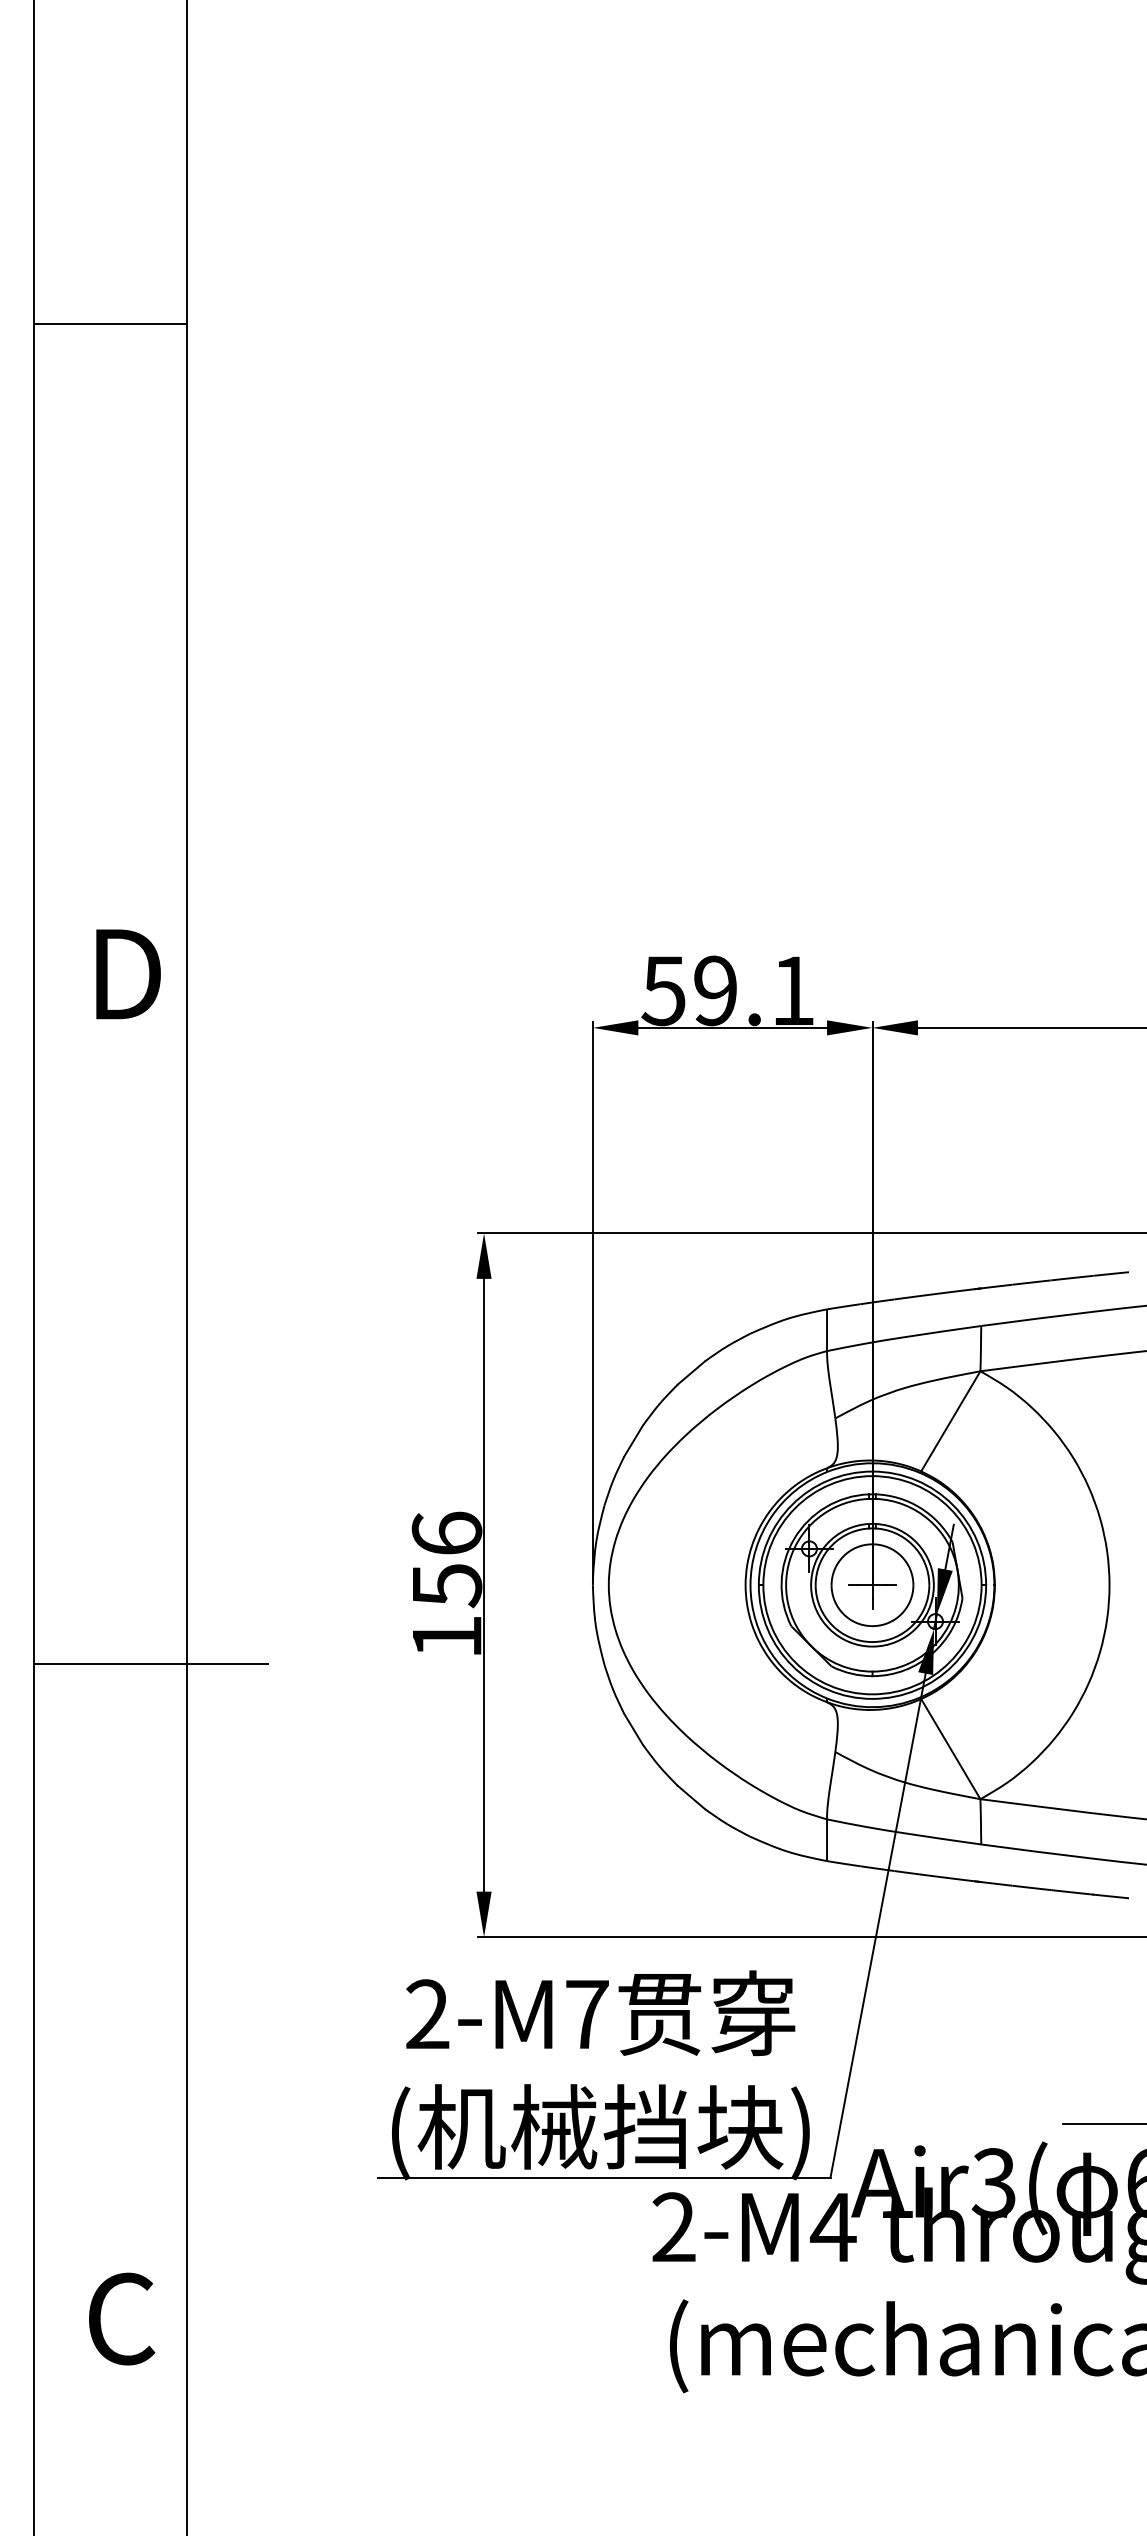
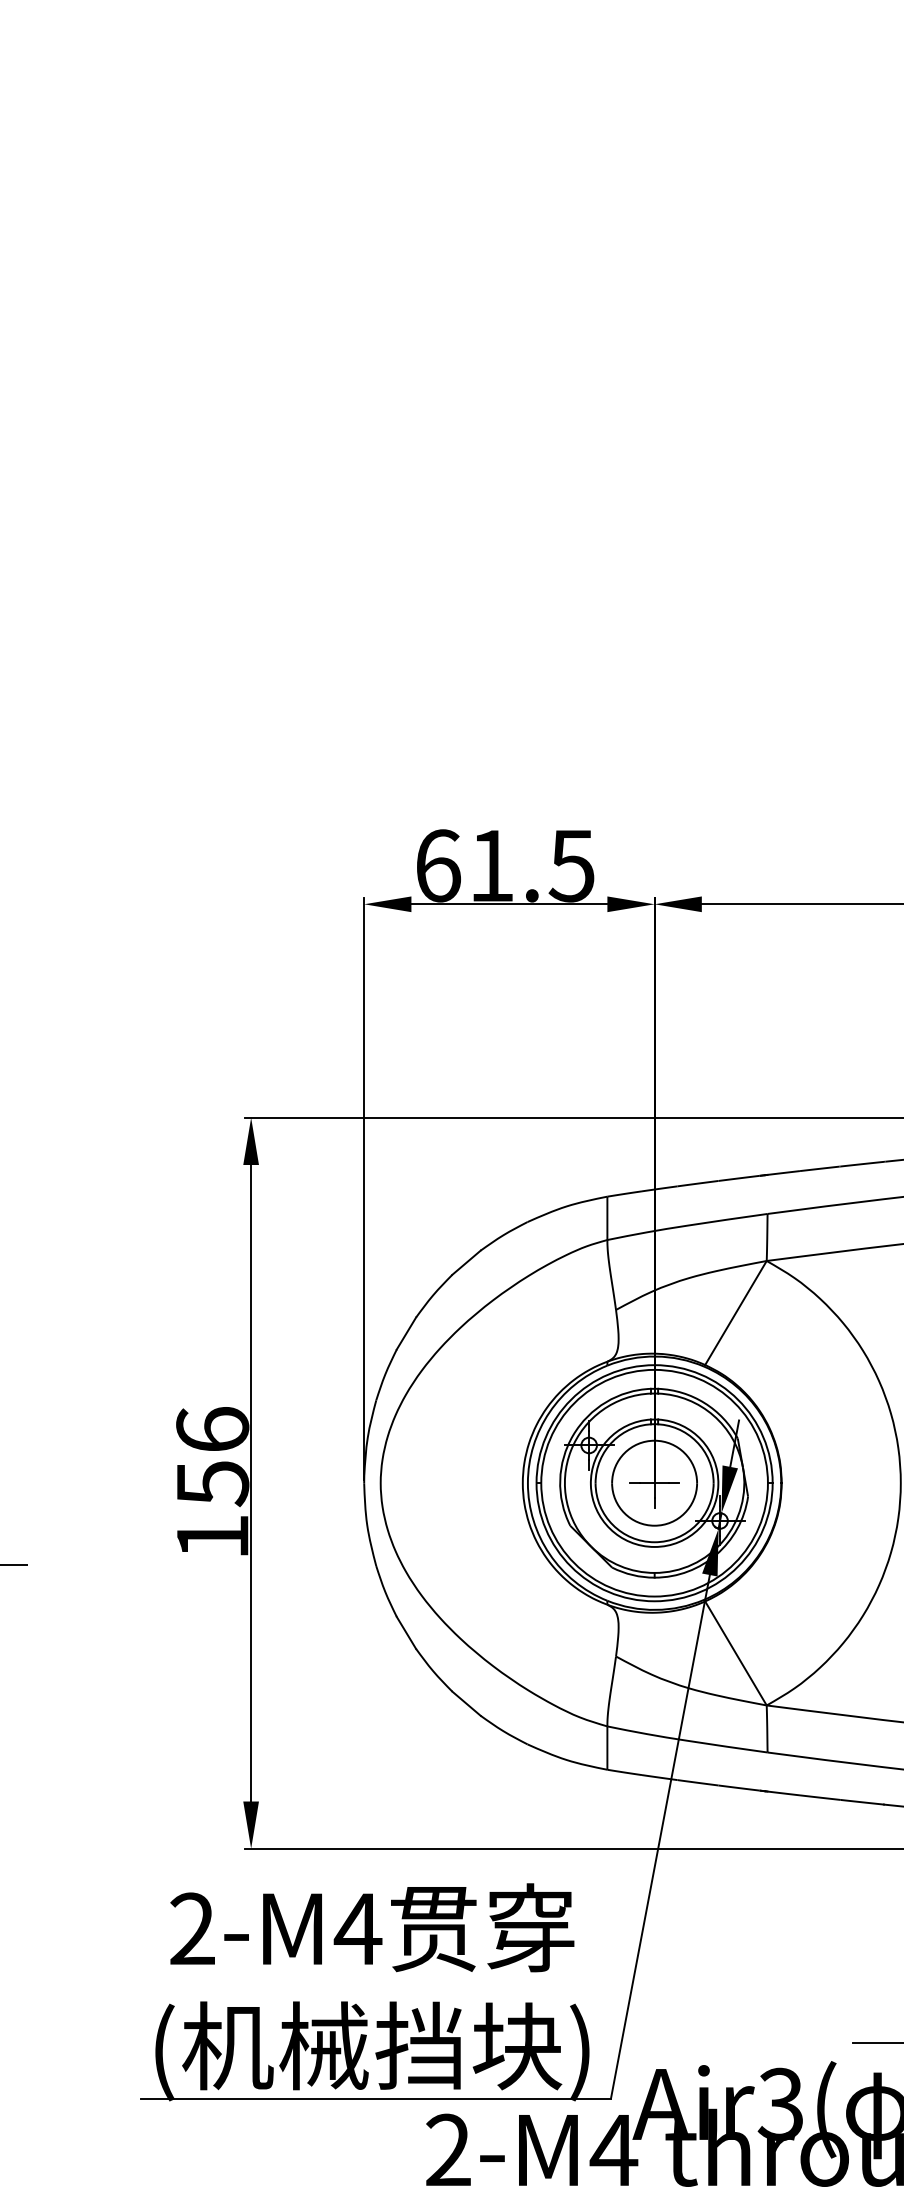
text: (727, 990) -> (504, 865), 59.1 -> 61.5
text: (586, 2014) -> (357, 1929), 2-M7 -> 2-M4

